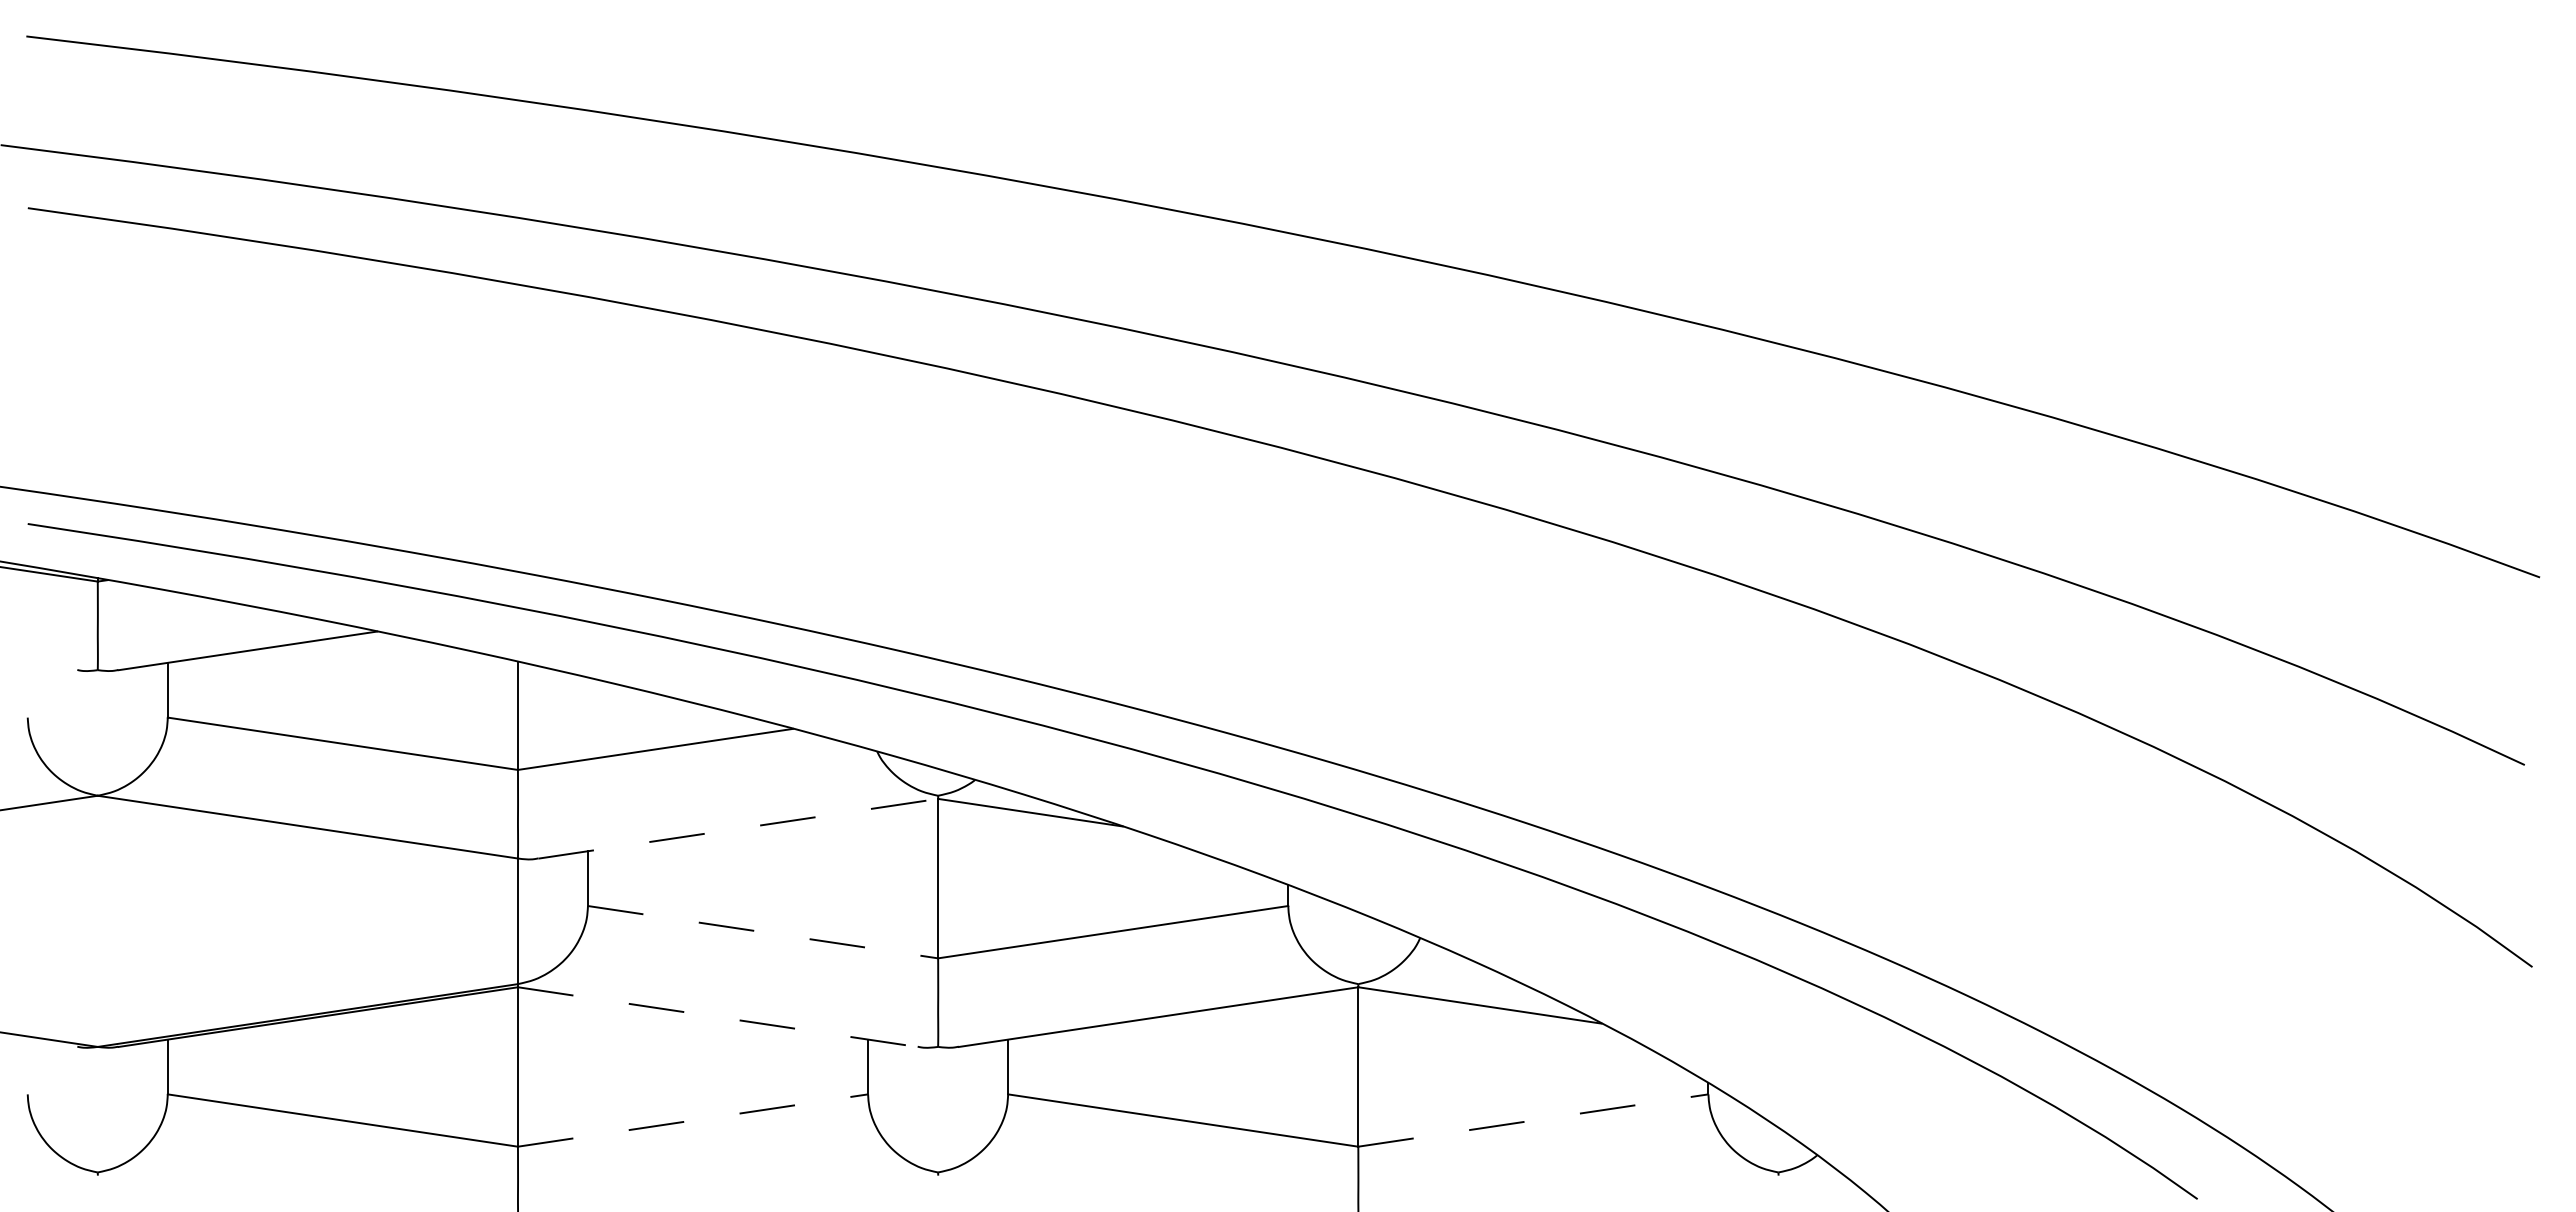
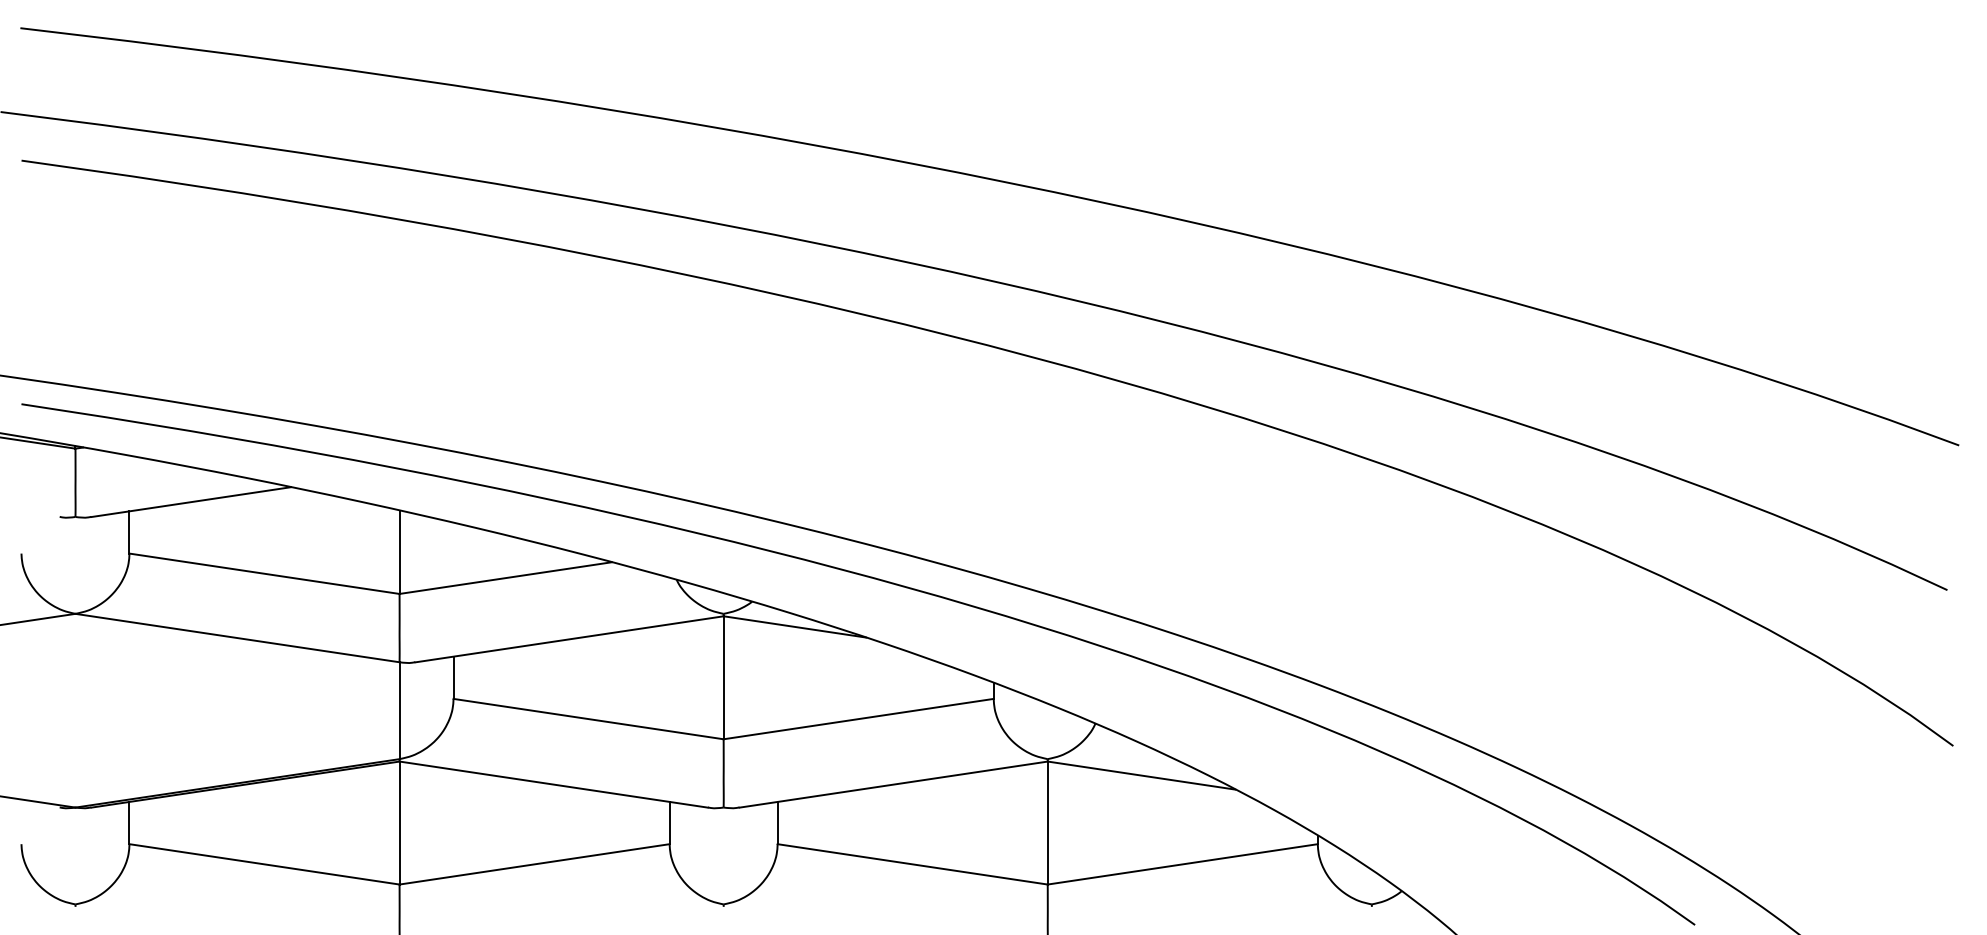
line: (738, 828) -> (569, 639), dashed -> solid
line: (763, 932) -> (588, 719), dashed -> solid
line: (718, 1017) -> (554, 784), dashed -> solid
line: (693, 1120) -> (534, 864), dashed -> solid
line: (1533, 1120) -> (1182, 864), dashed -> solid

